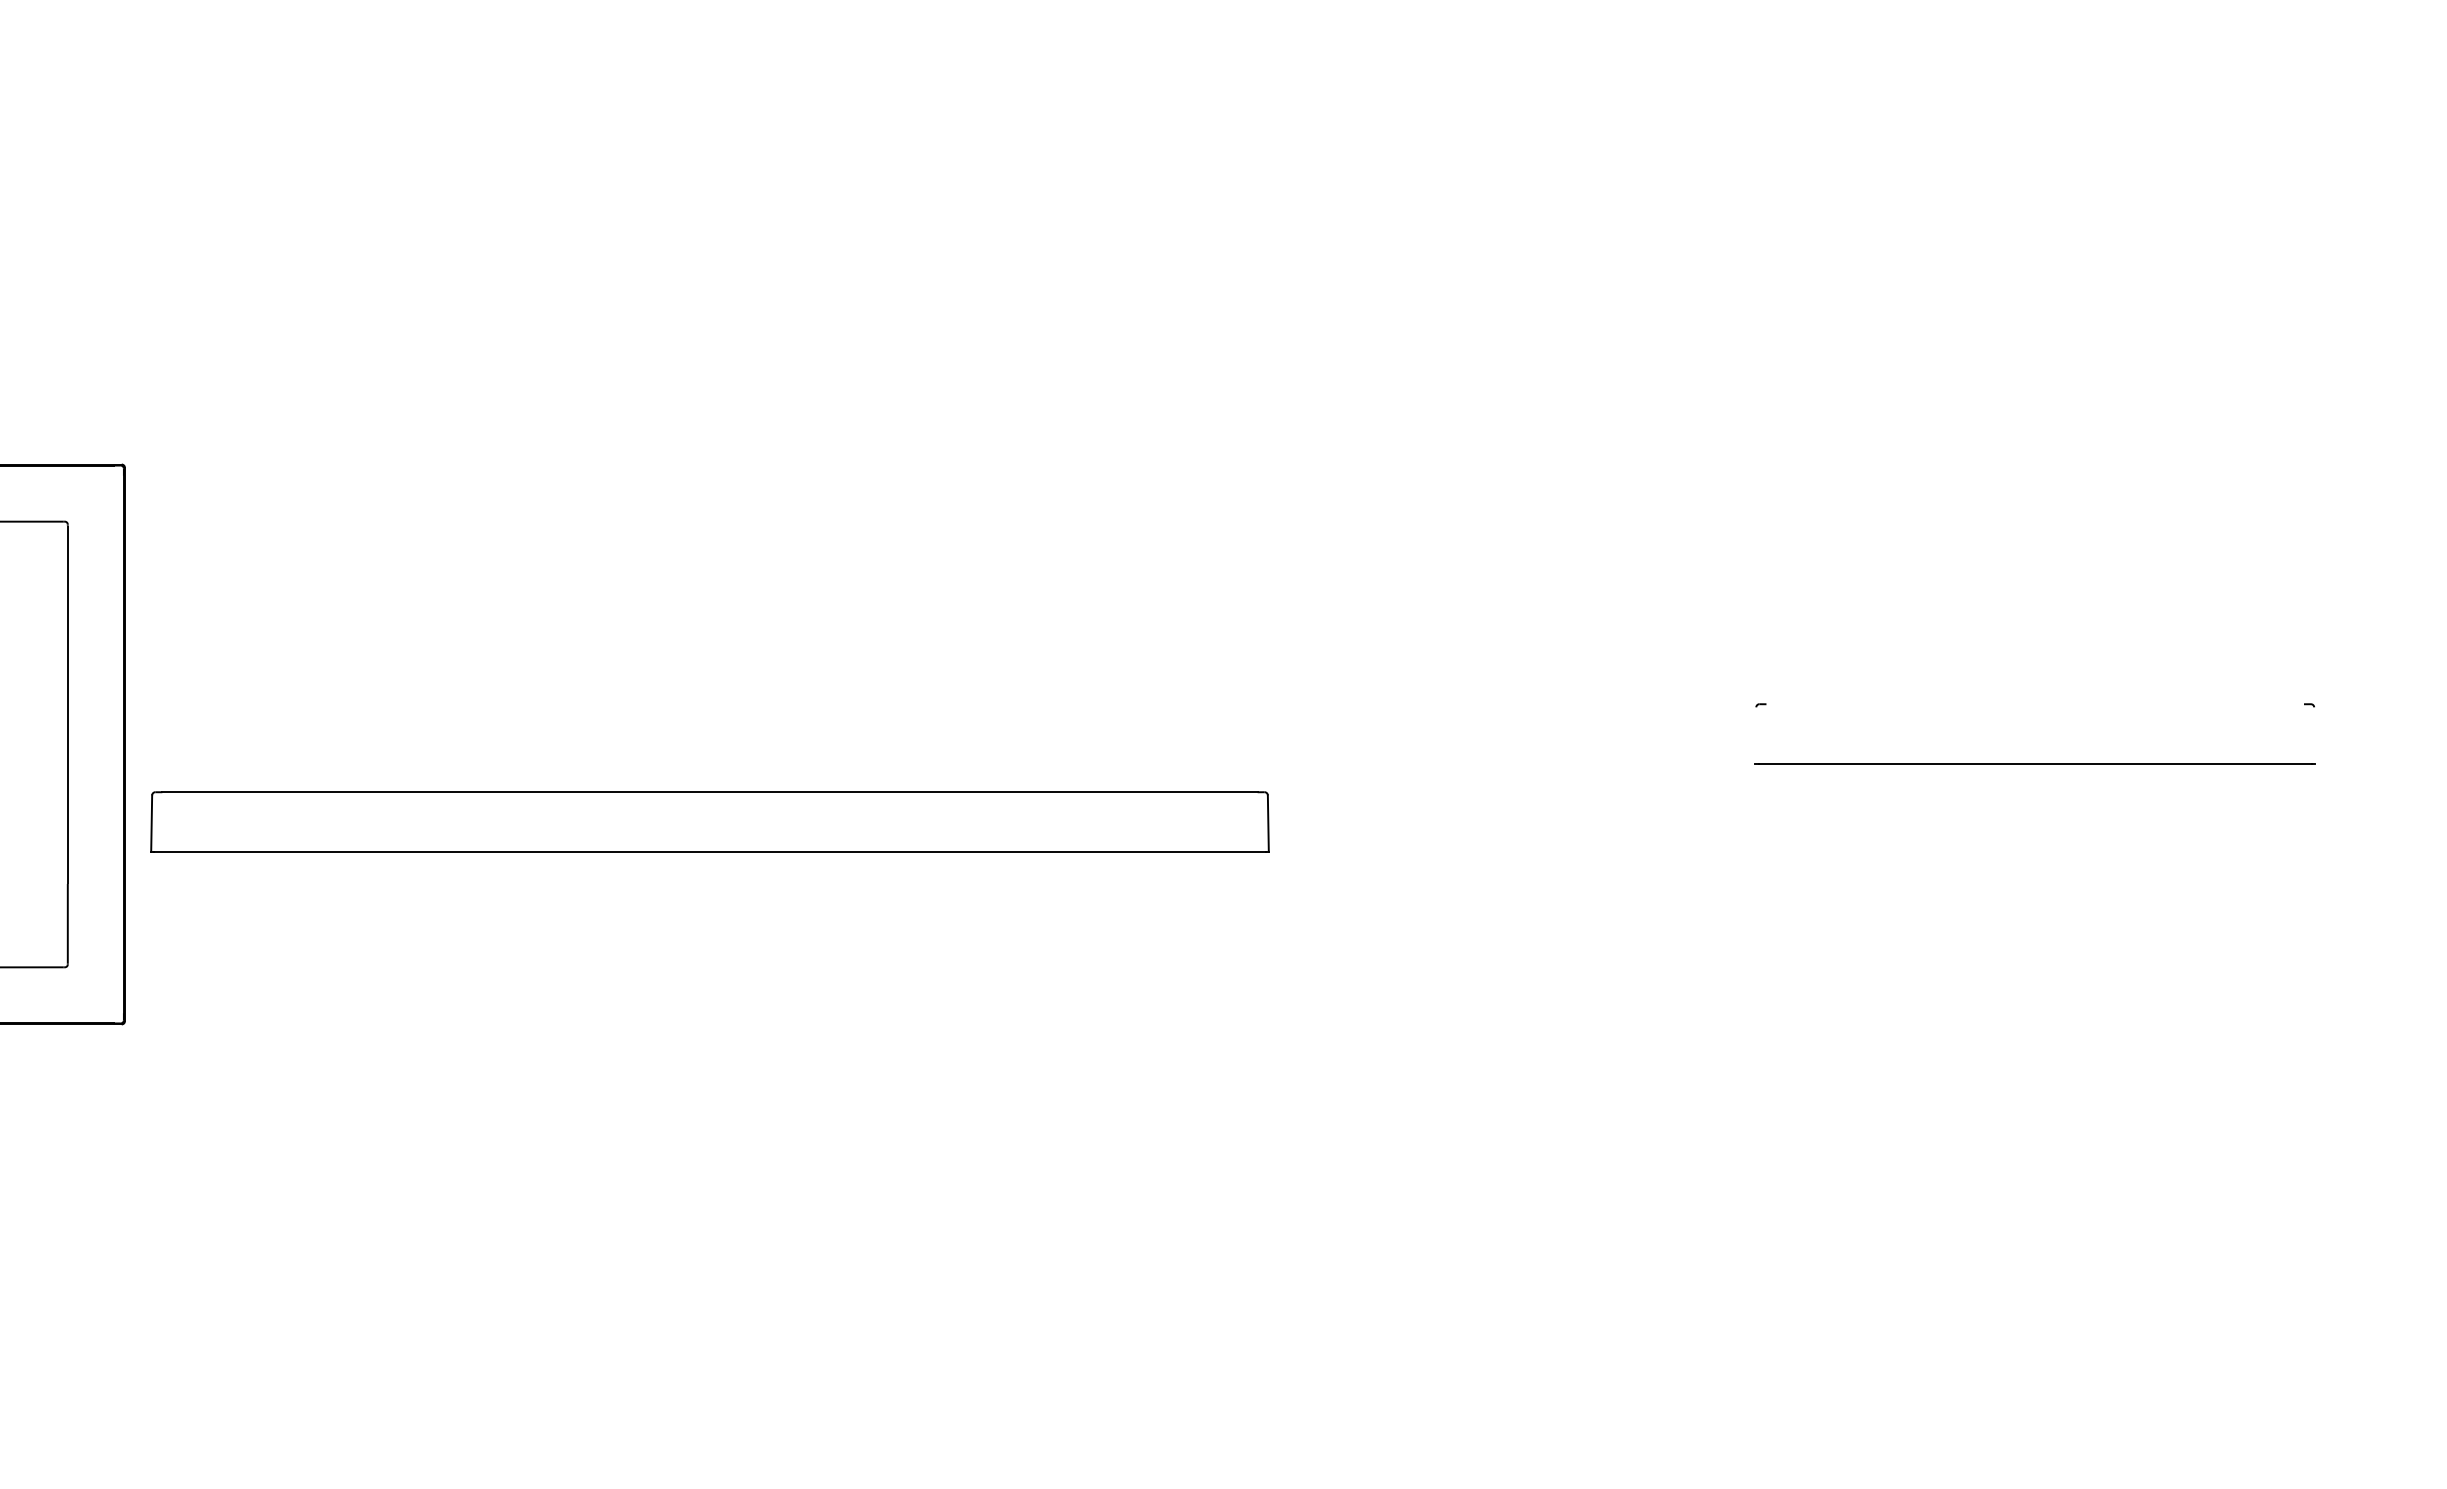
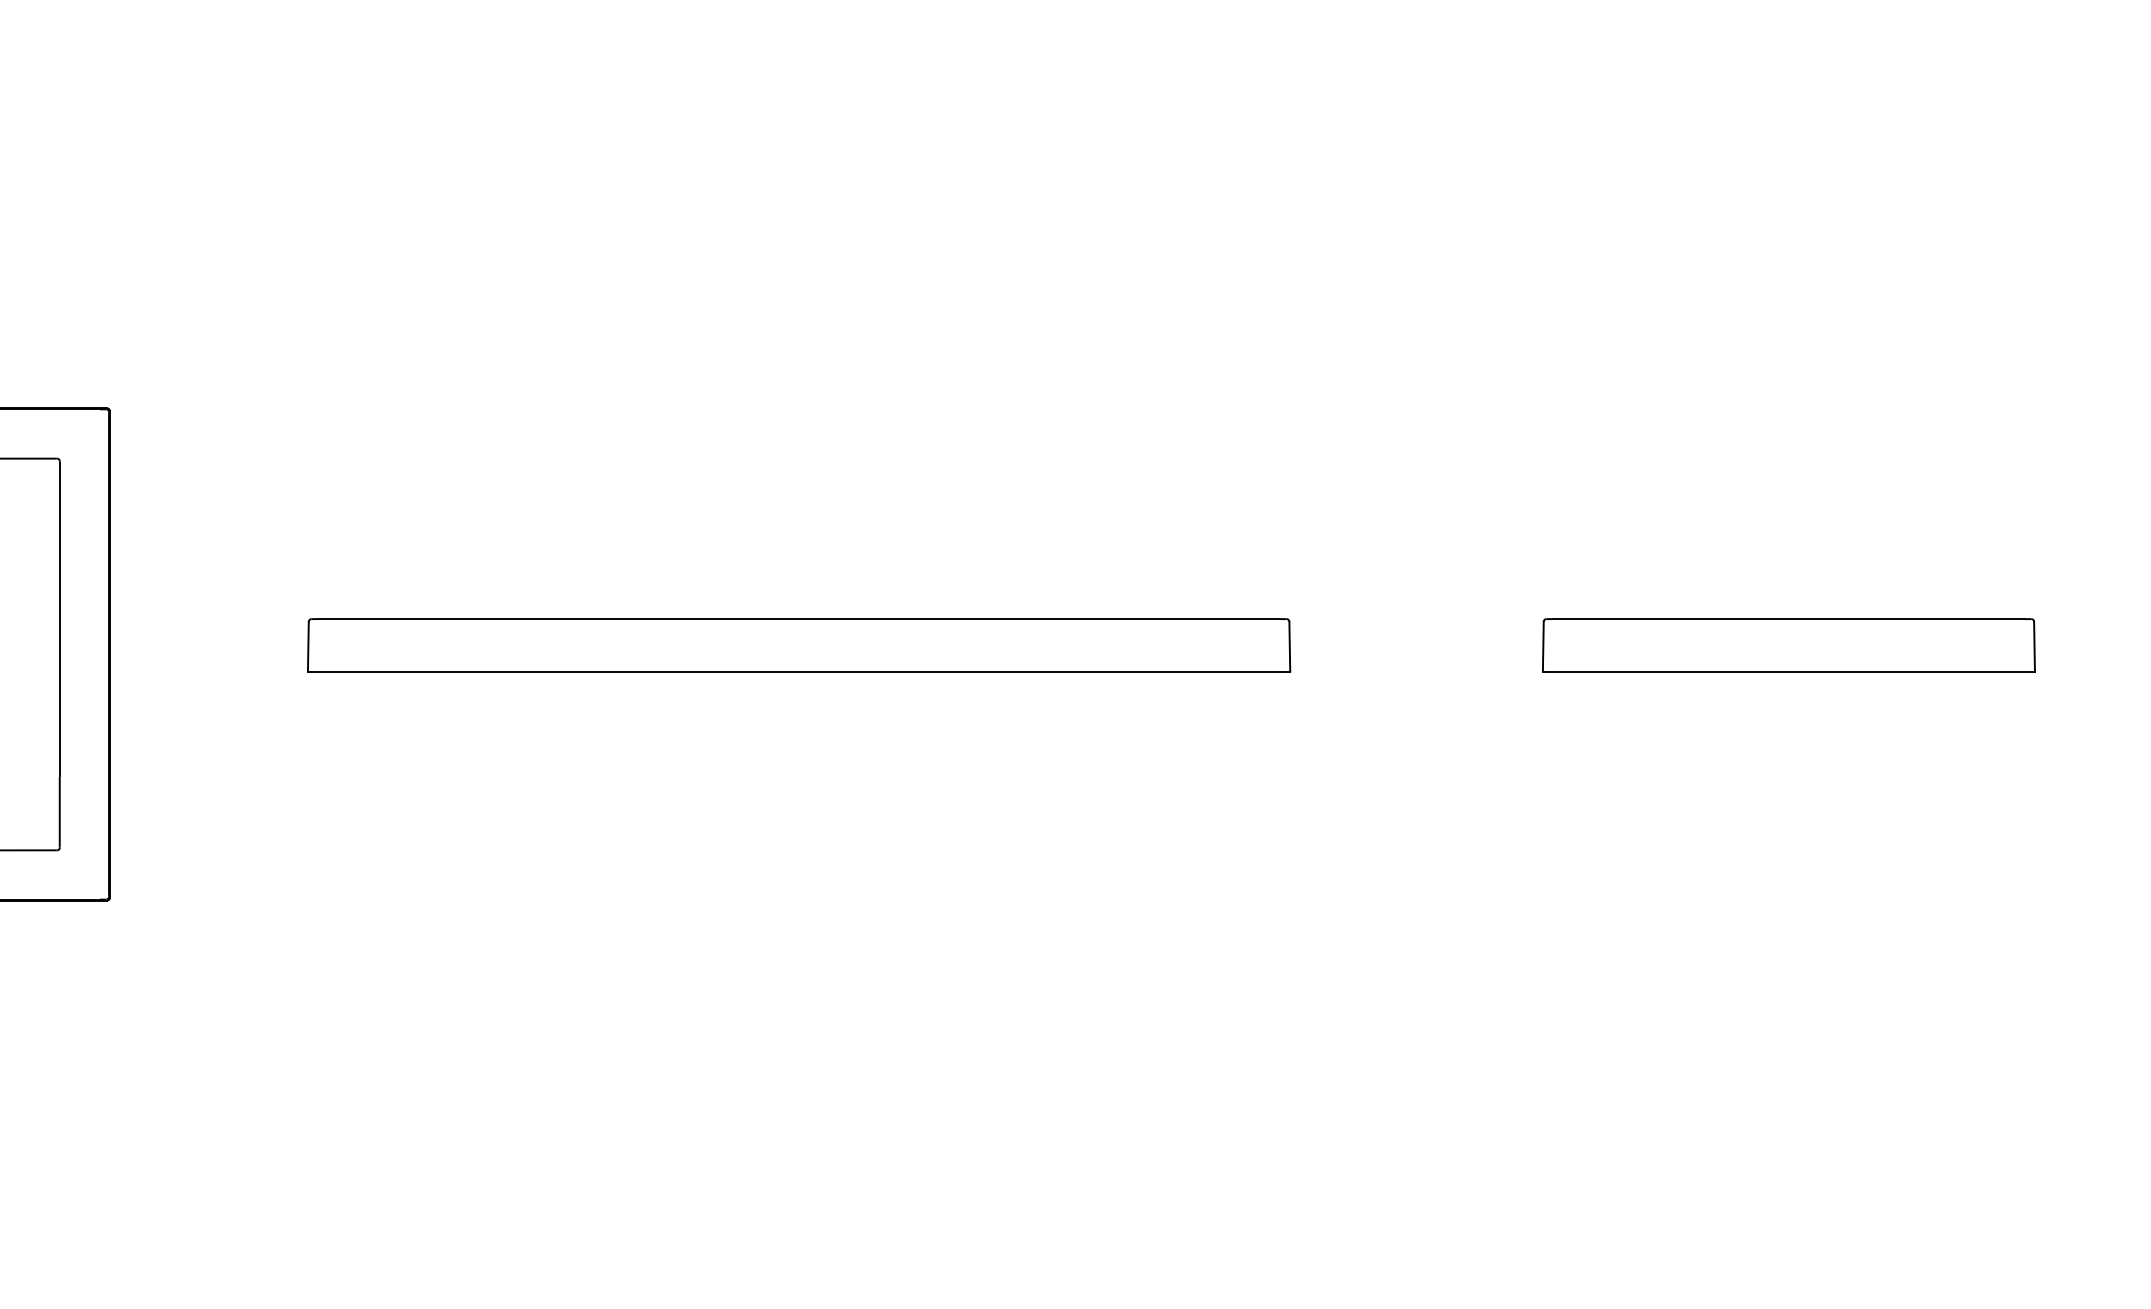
line: (2034, 704) -> (1788, 619), added
line: (1755, 735) -> (1543, 646), added
line: (2314, 735) -> (2034, 646), added
part: (709, 821) -> (798, 644), moved

